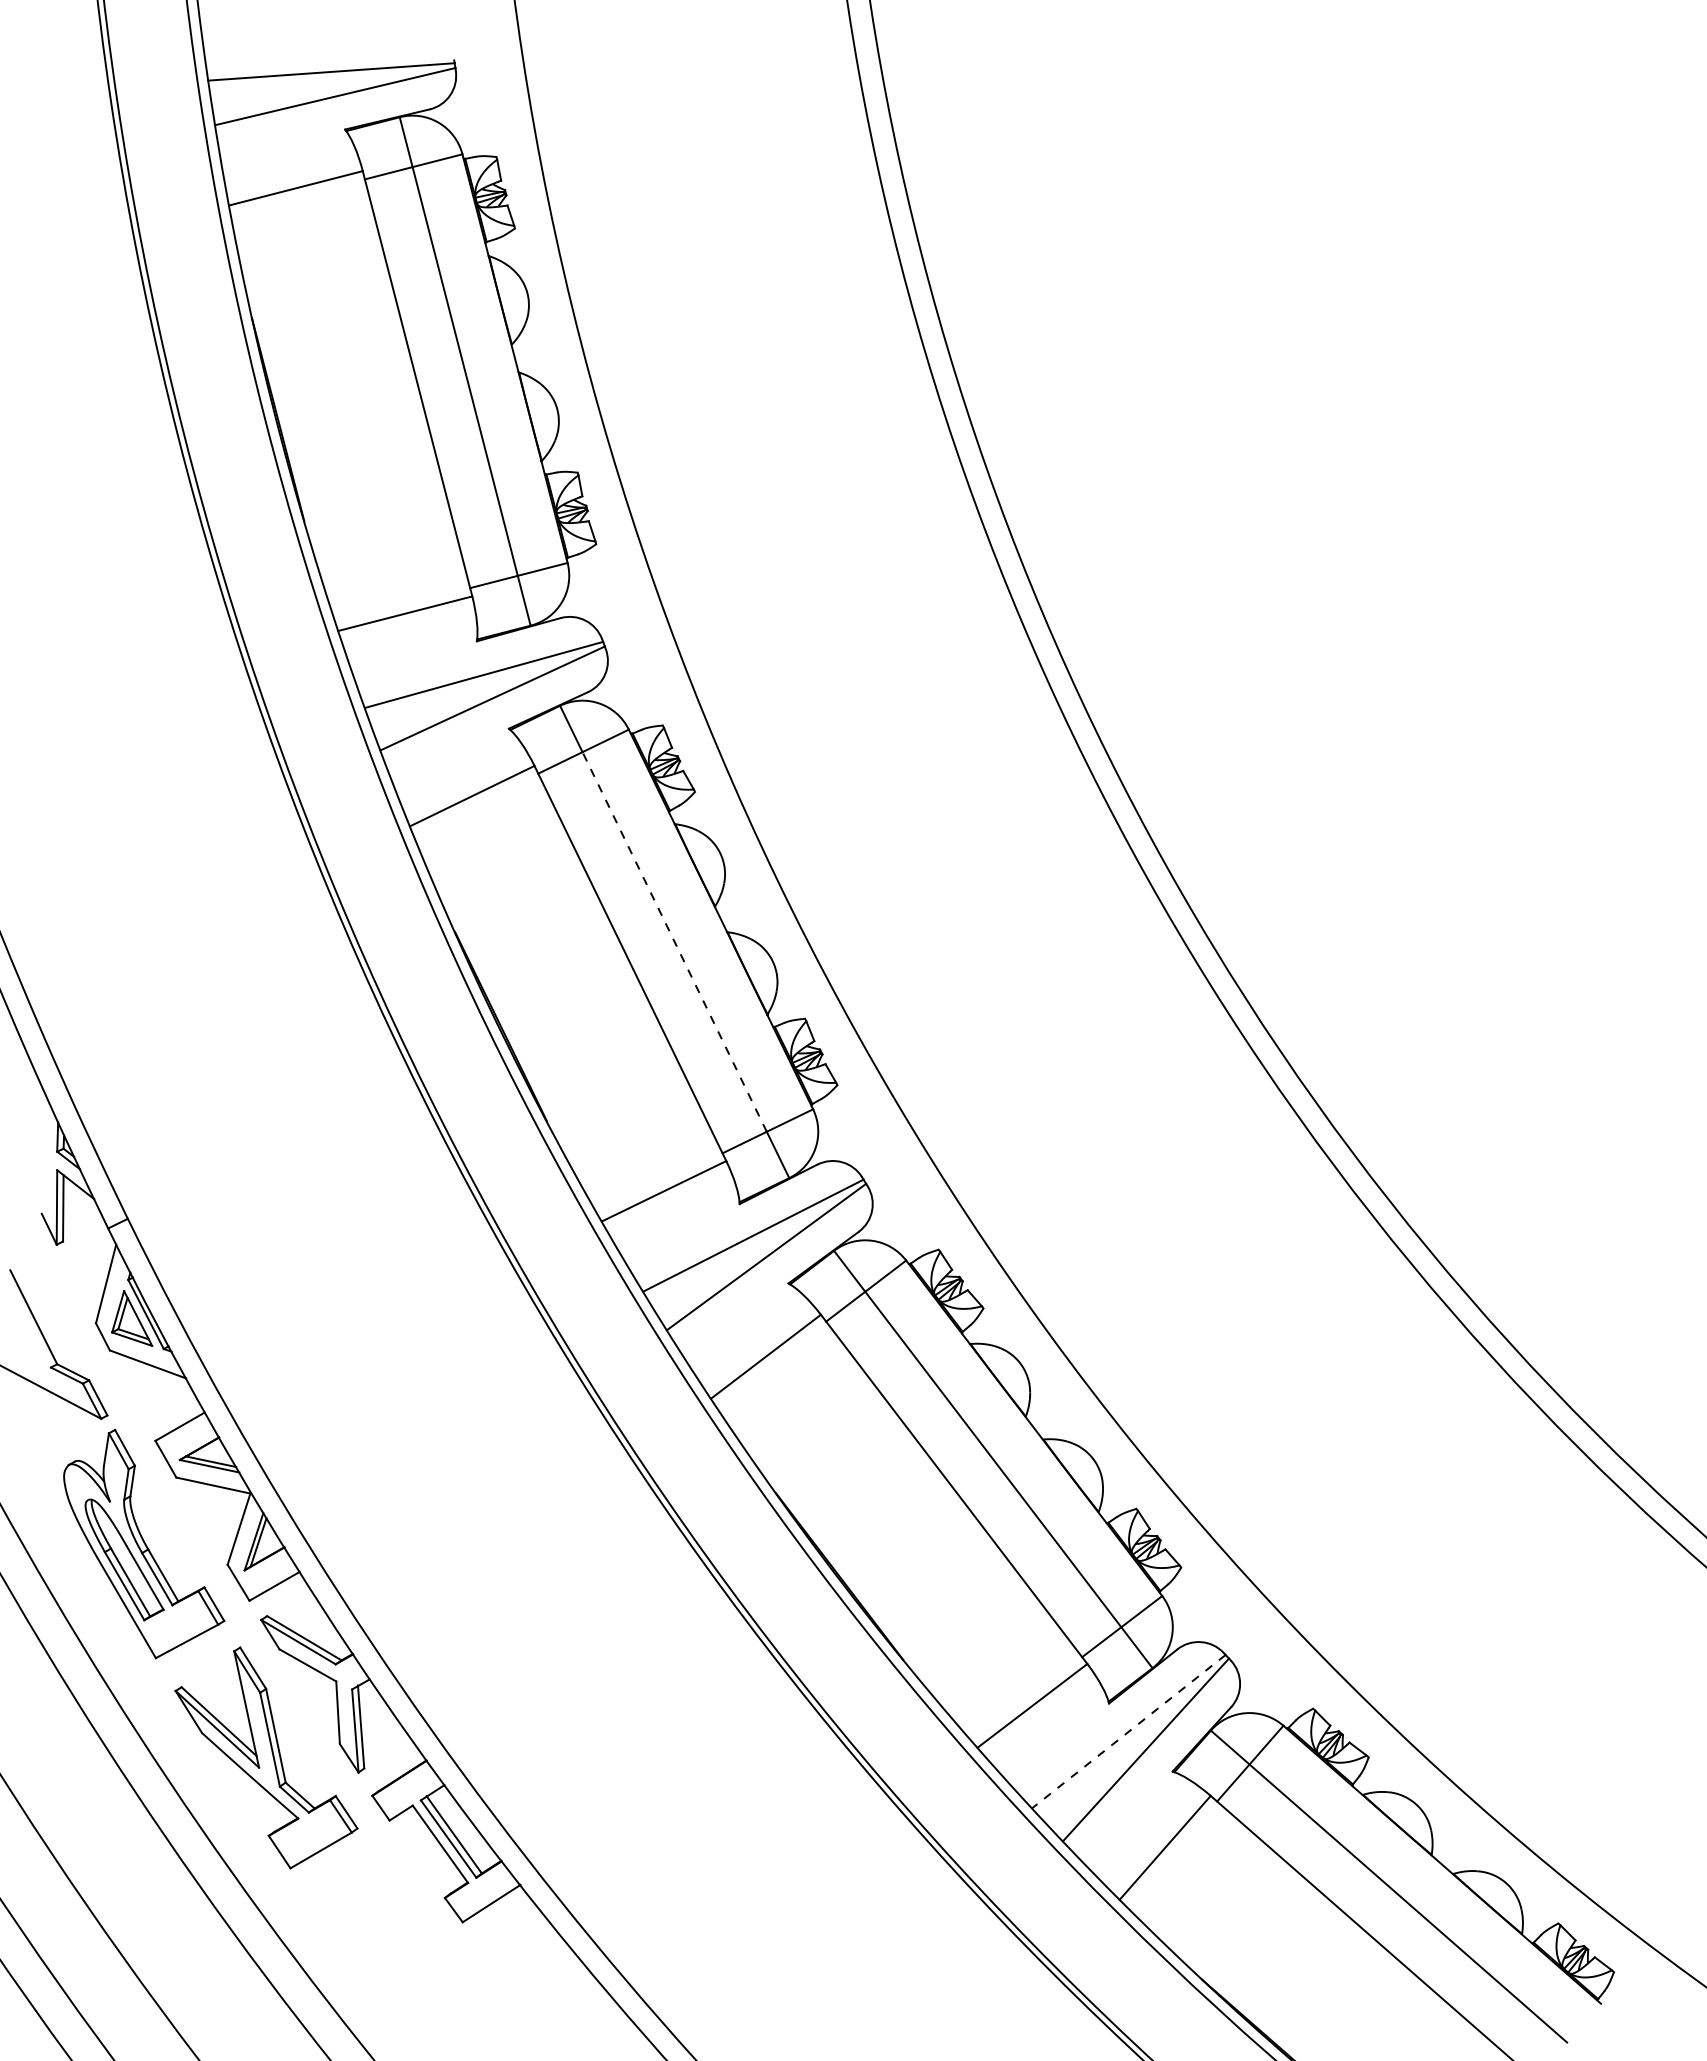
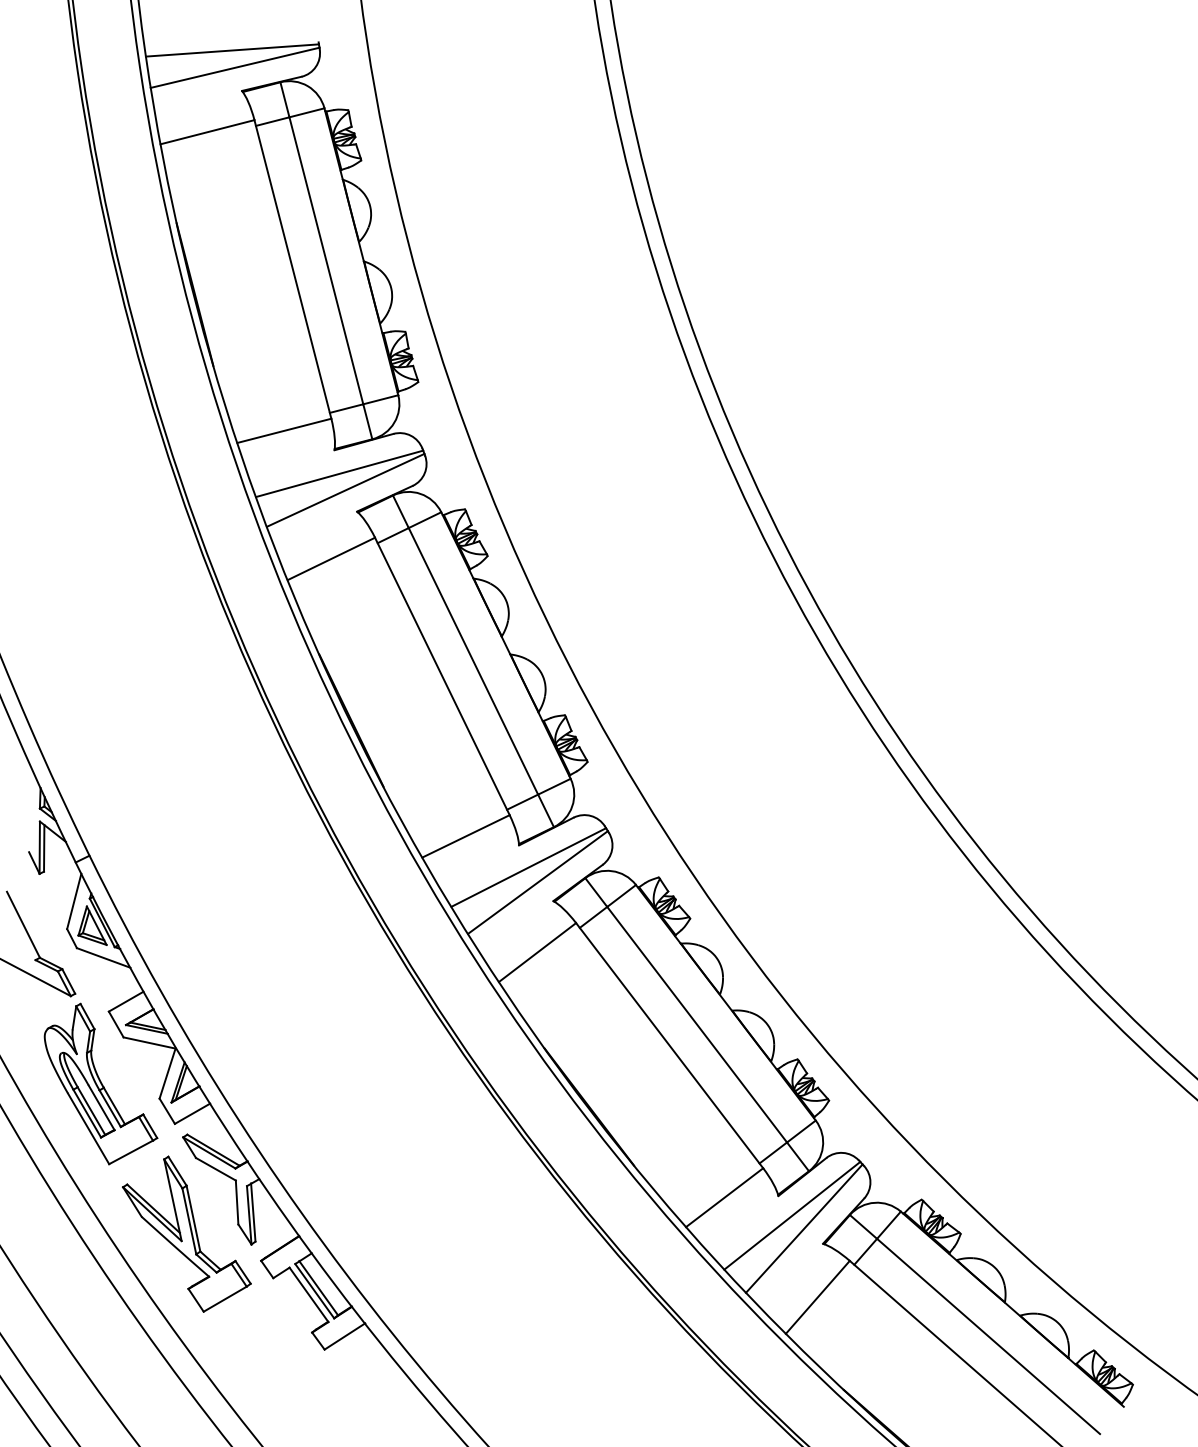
line: (674, 941) -> (473, 661), dashed -> solid
line: (1128, 1731) -> (792, 1215), dashed -> solid

